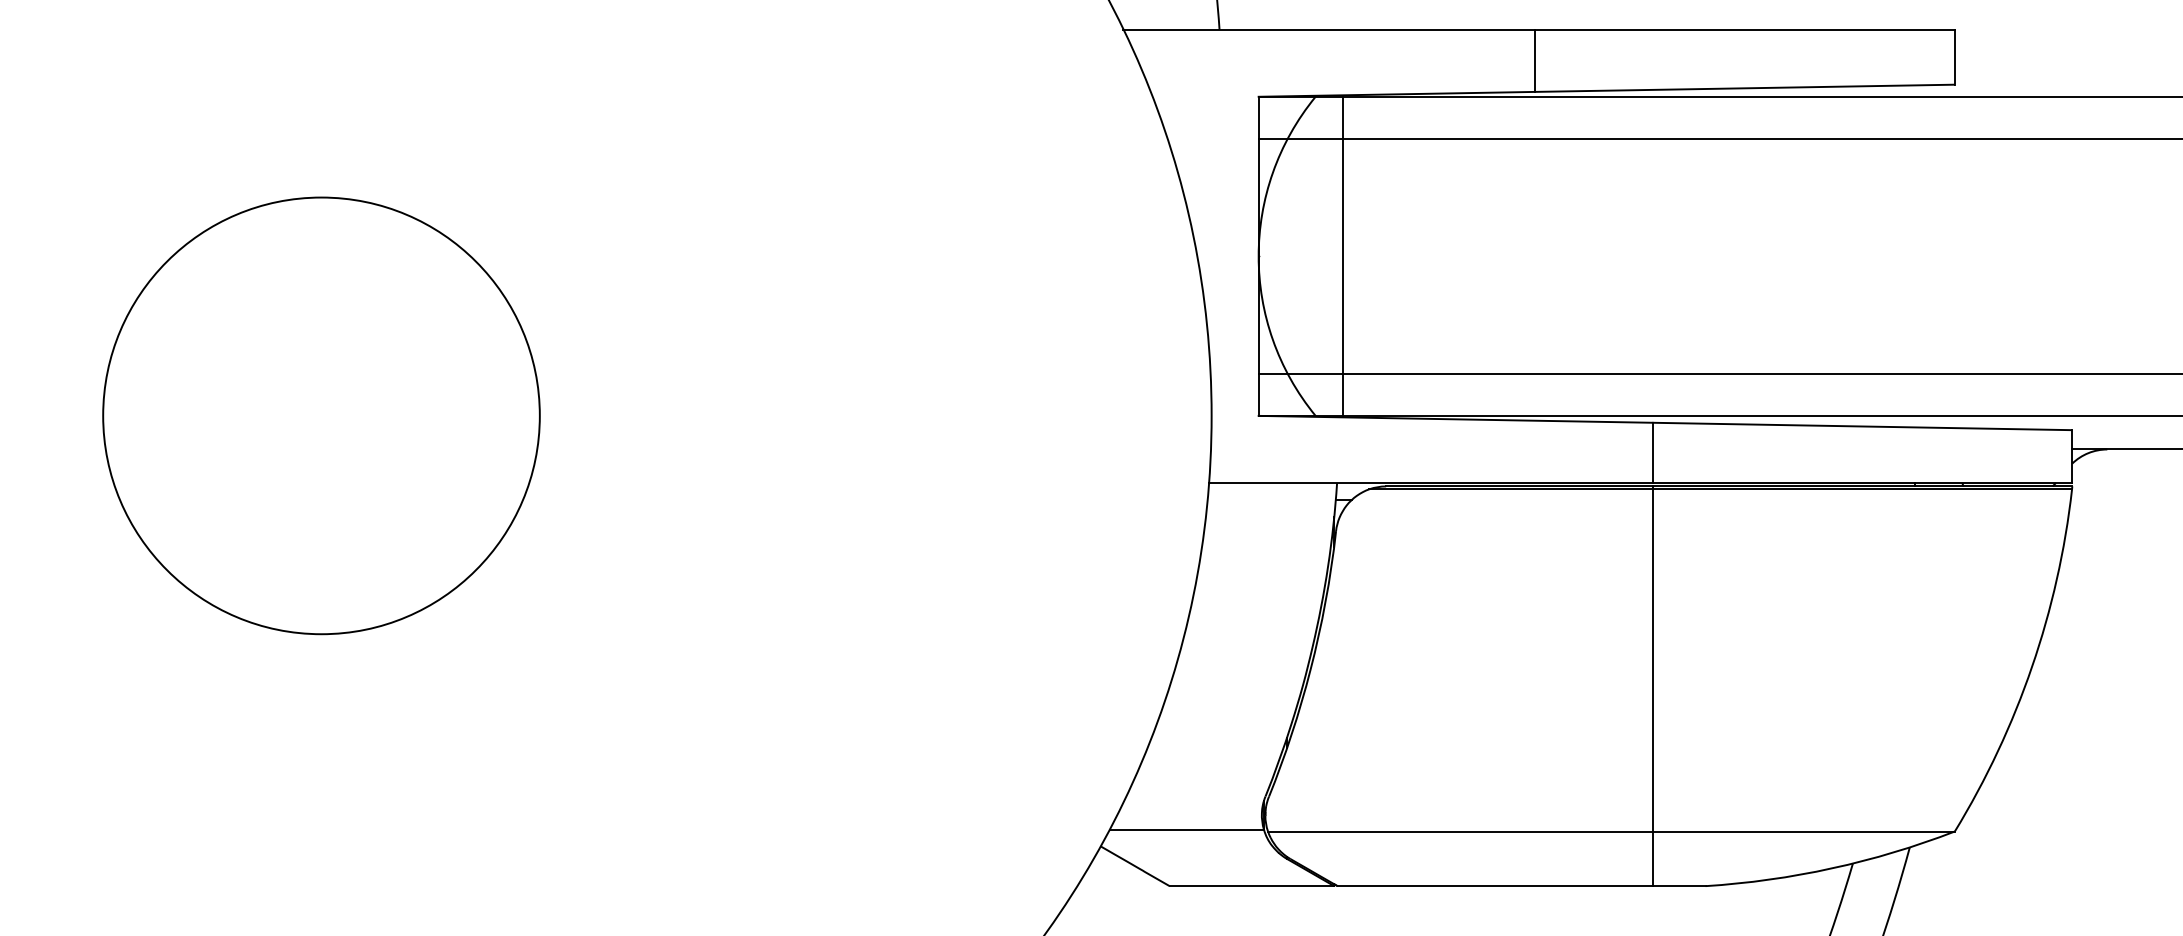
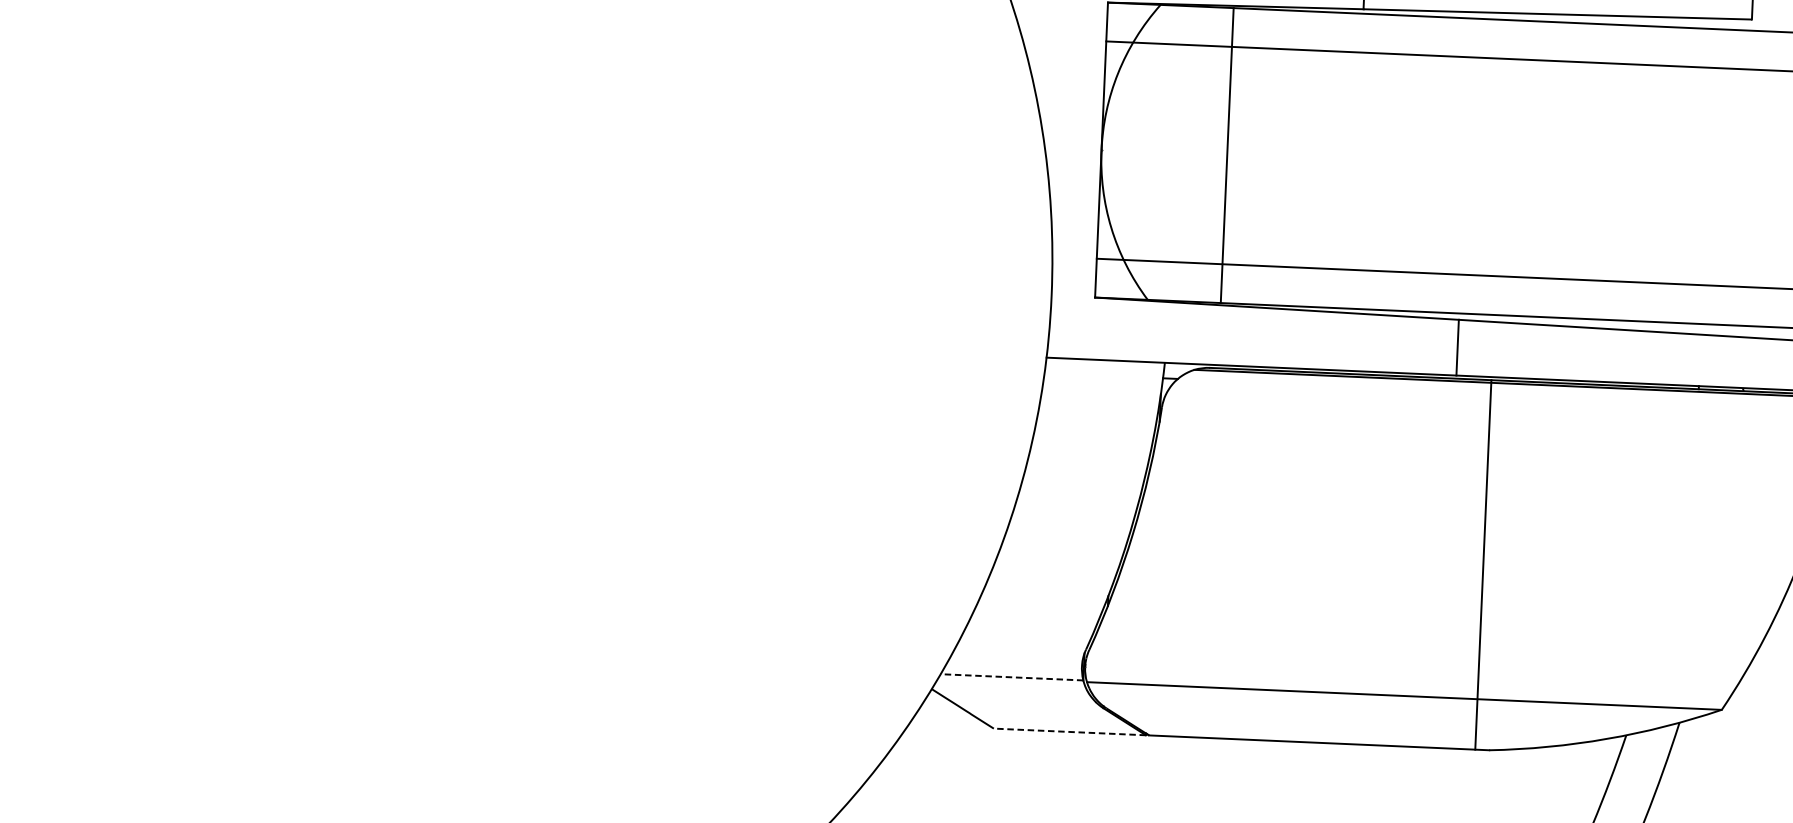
line: (1342, 255) -> (1227, 154), moved
circle: (321, 415) -> (228, 259), removed
line: (1652, 686) -> (1483, 565), moved
line: (1186, 829) -> (1011, 676), solid -> dashed
line: (1251, 886) -> (1069, 732), solid -> dashed

